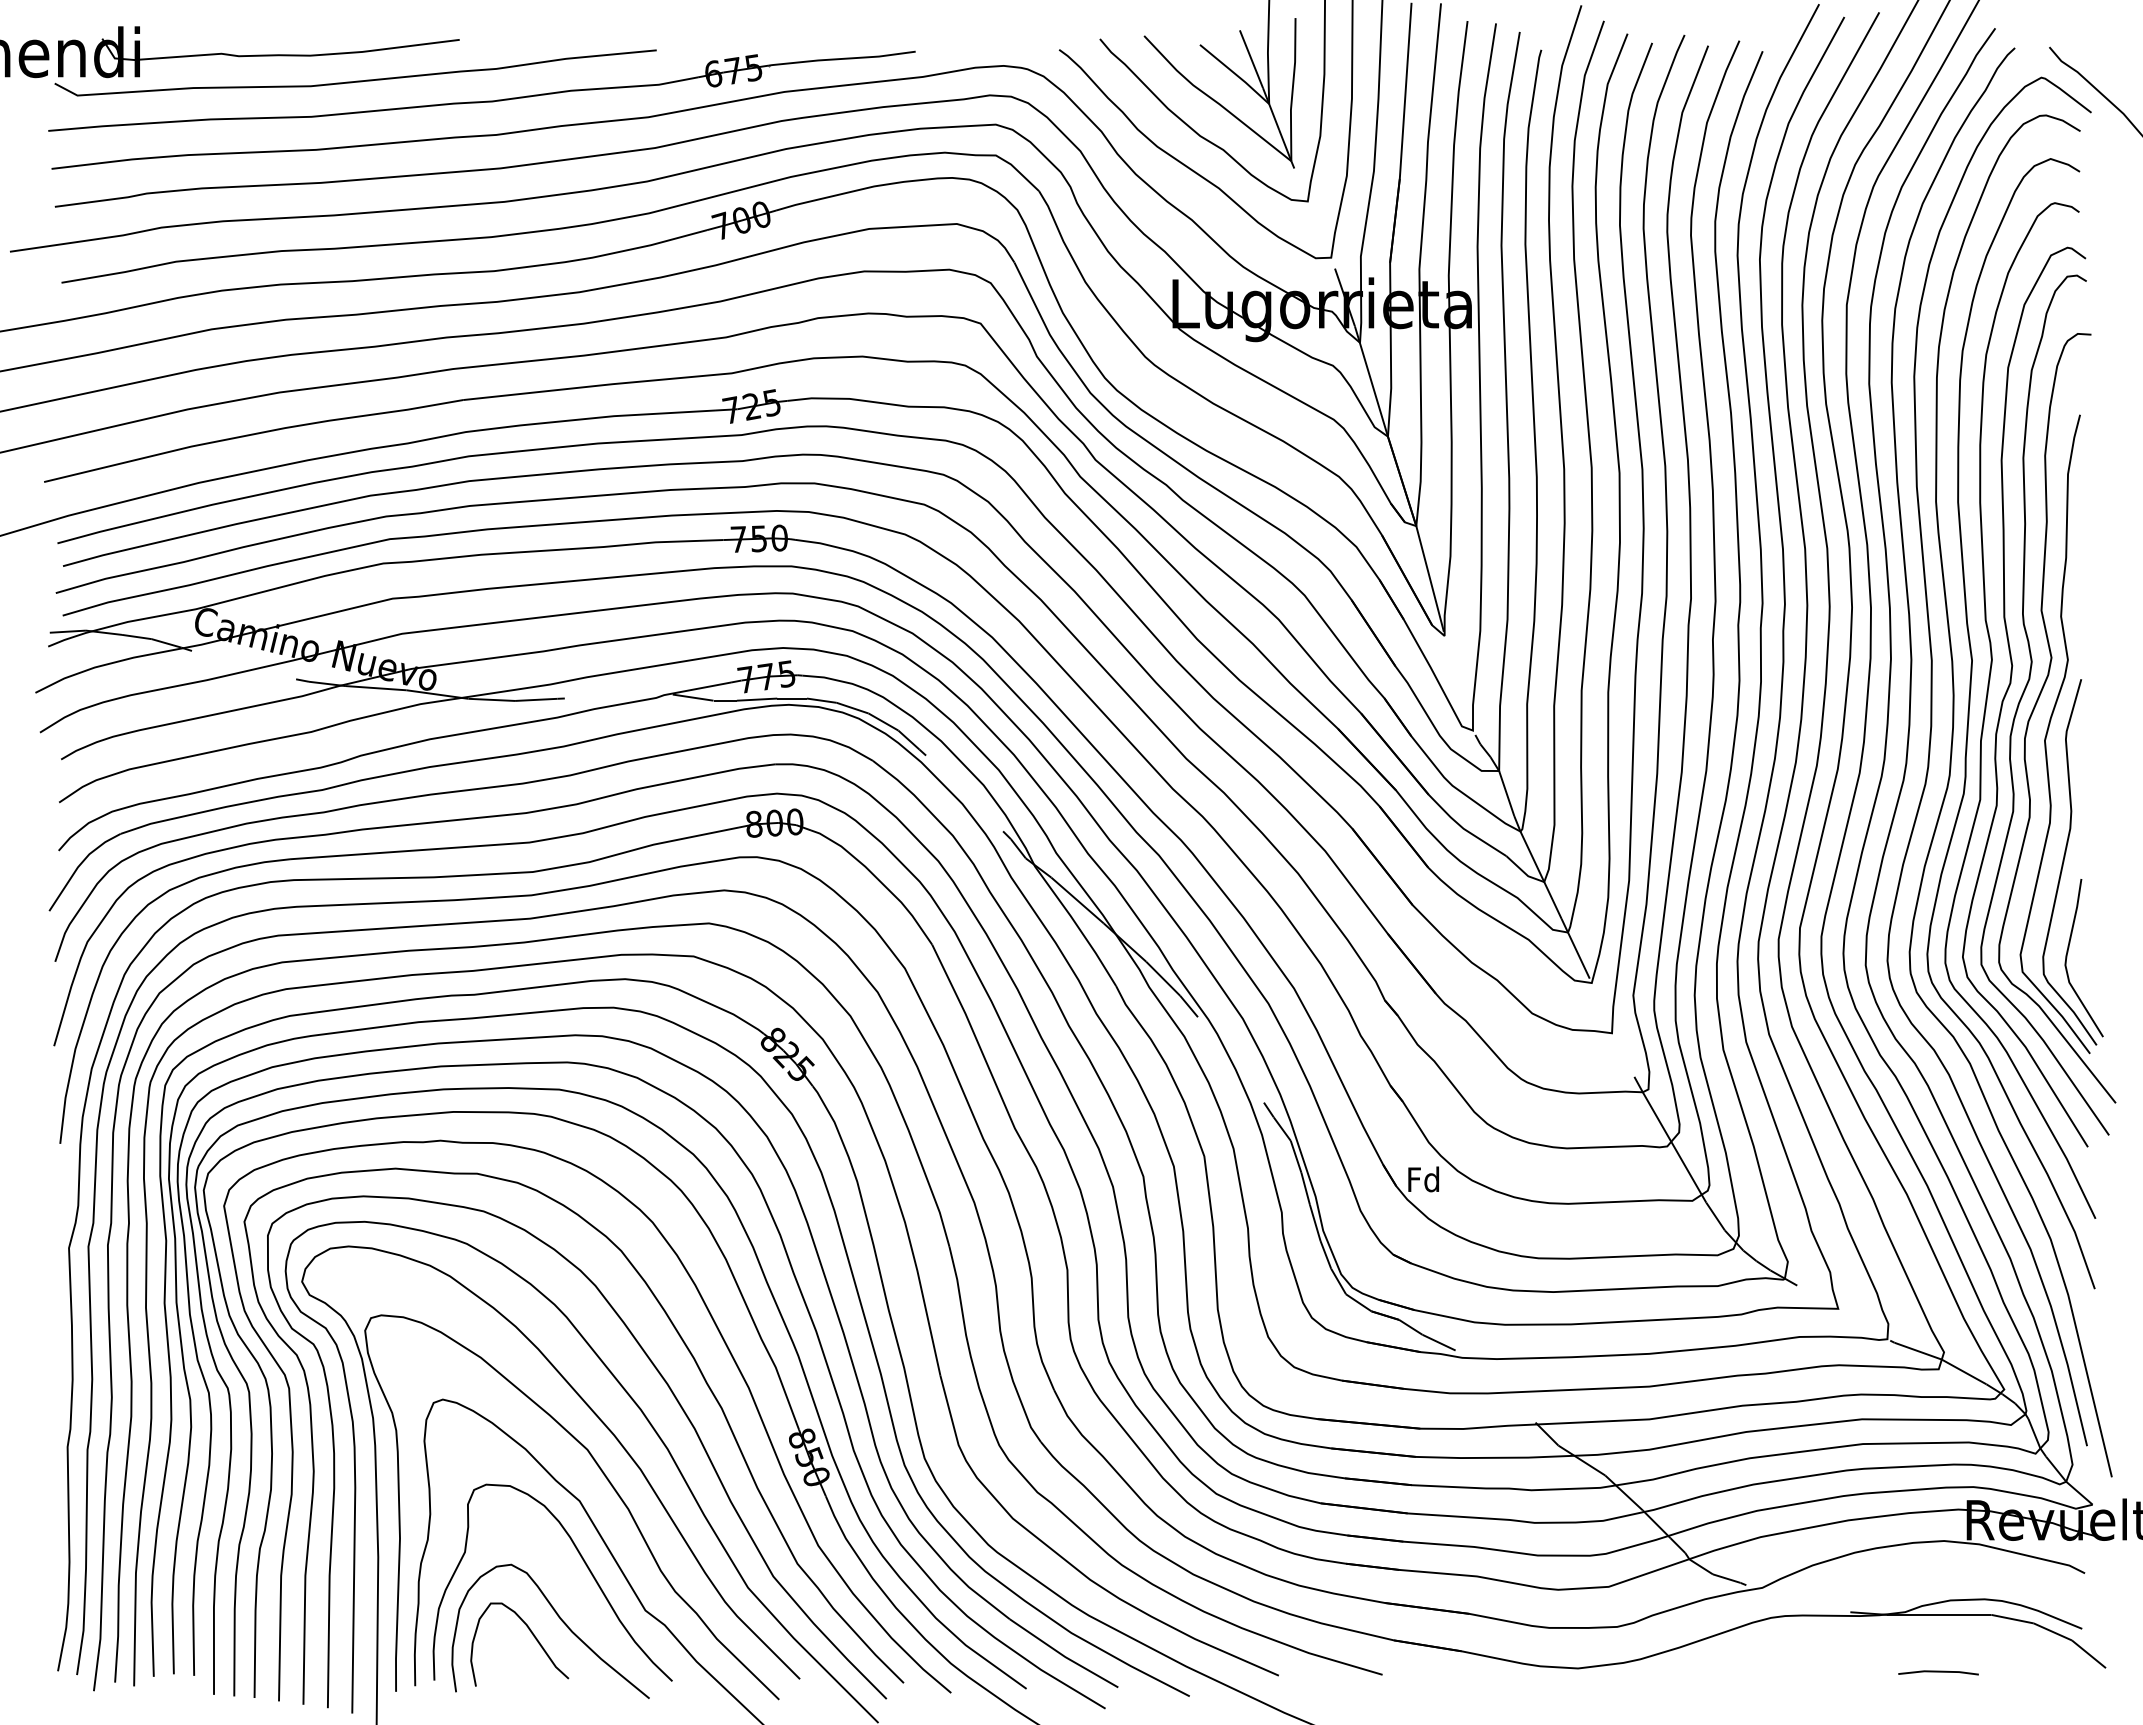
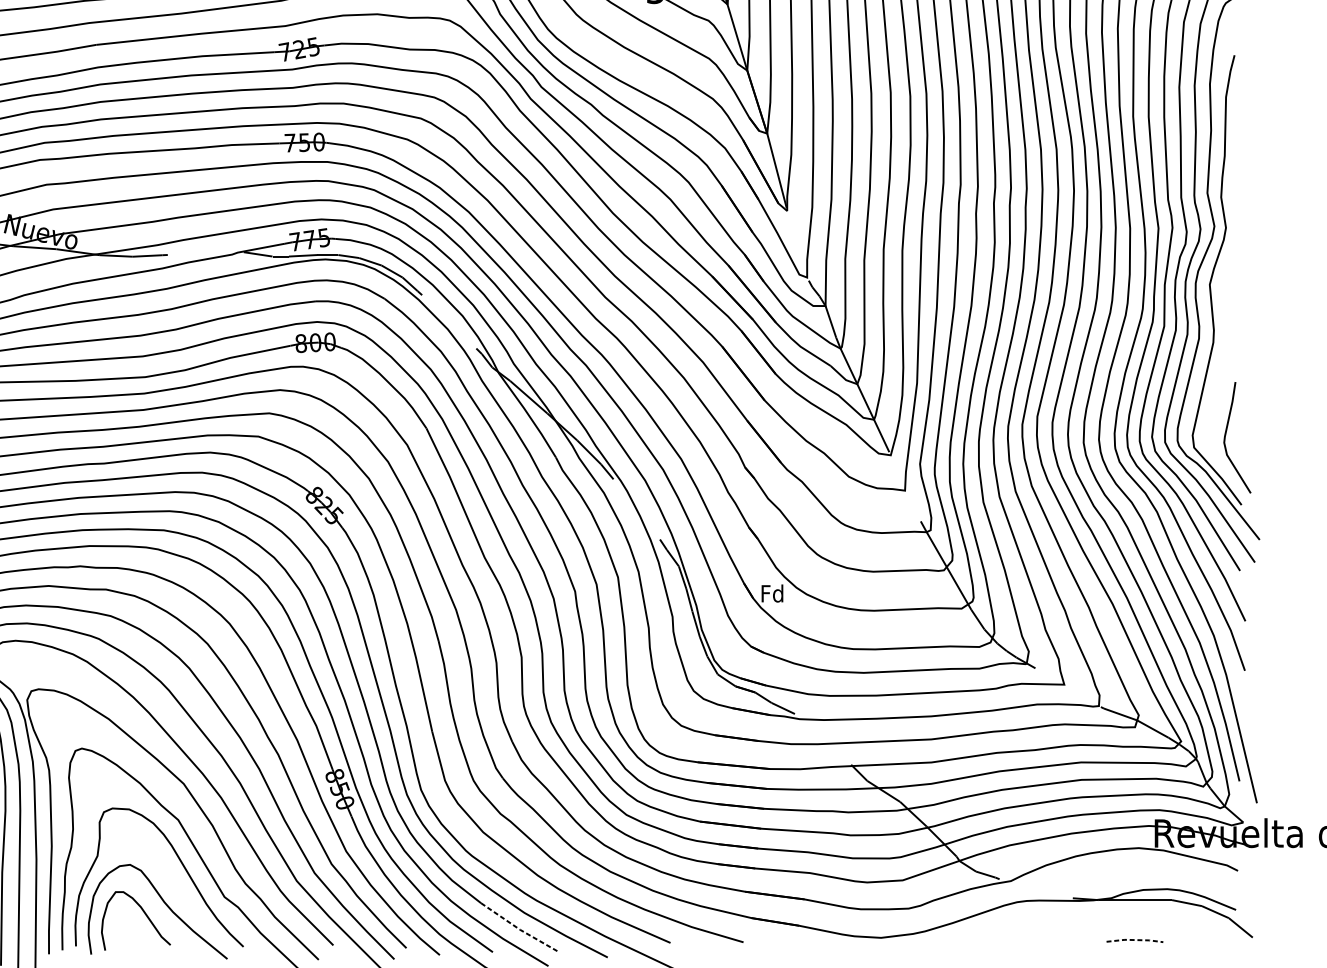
curve: (2064, 862) -> (1223, 370), removed
line: (1062, 1655) -> (518, 928), solid -> dashed
line: (1938, 1671) -> (1134, 939), solid -> dashed

